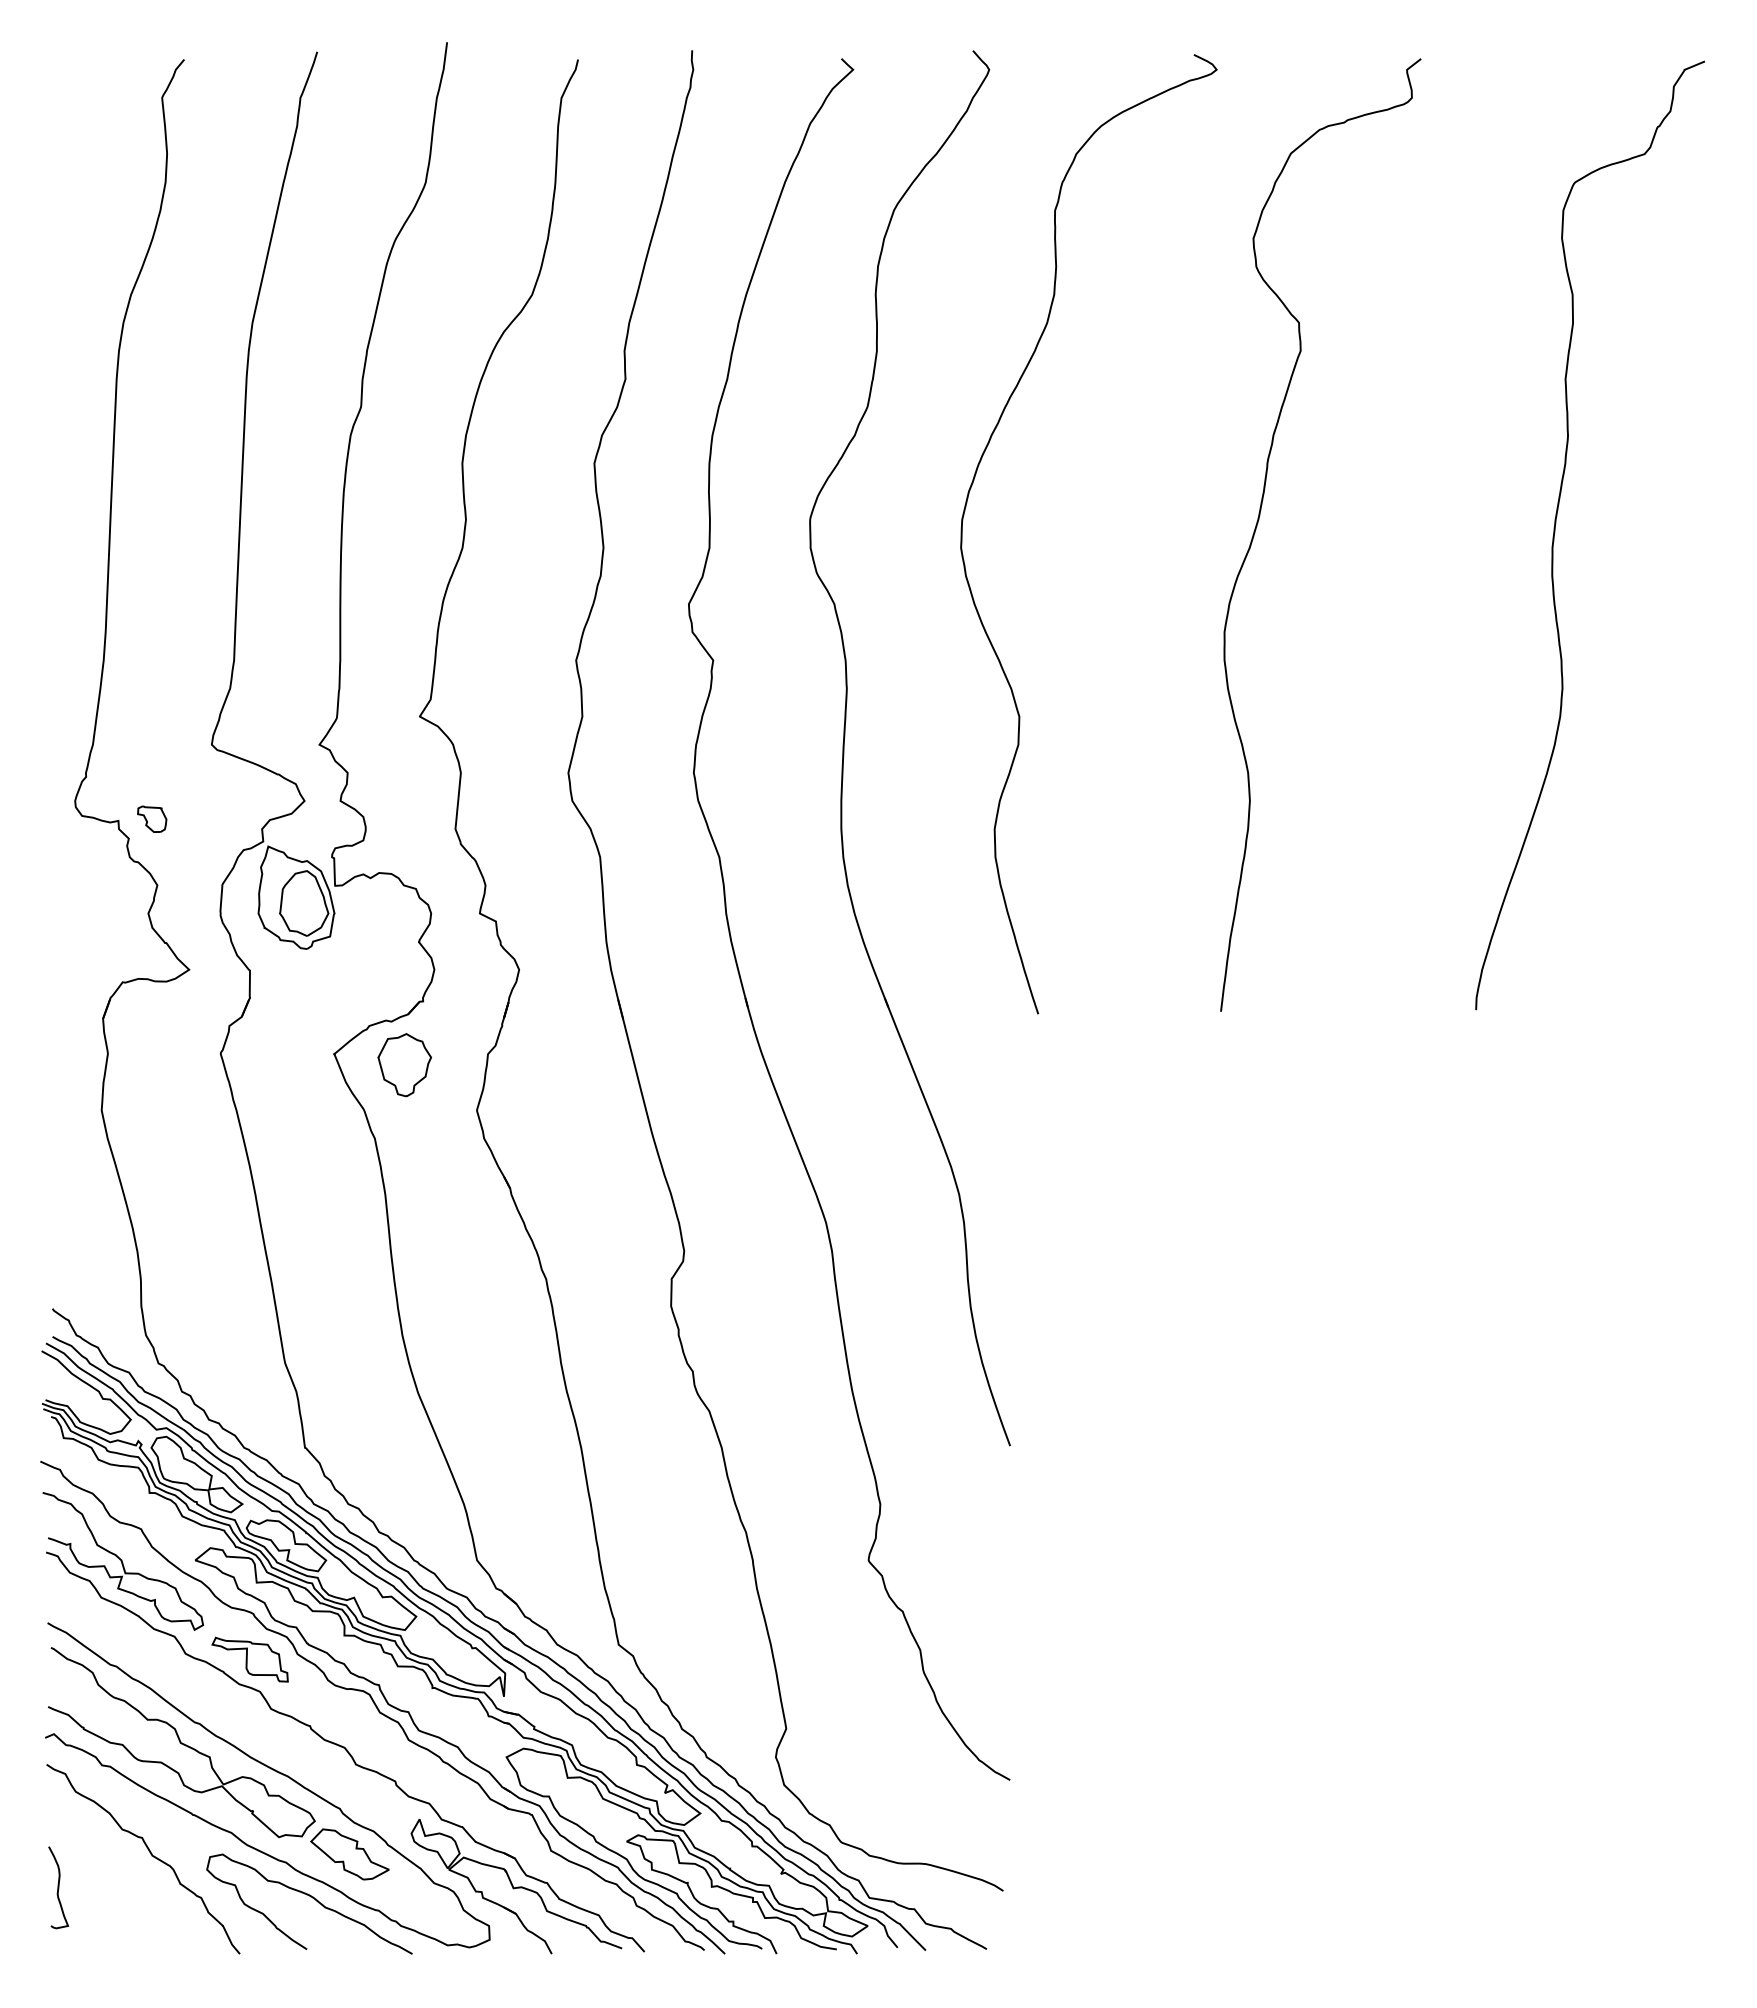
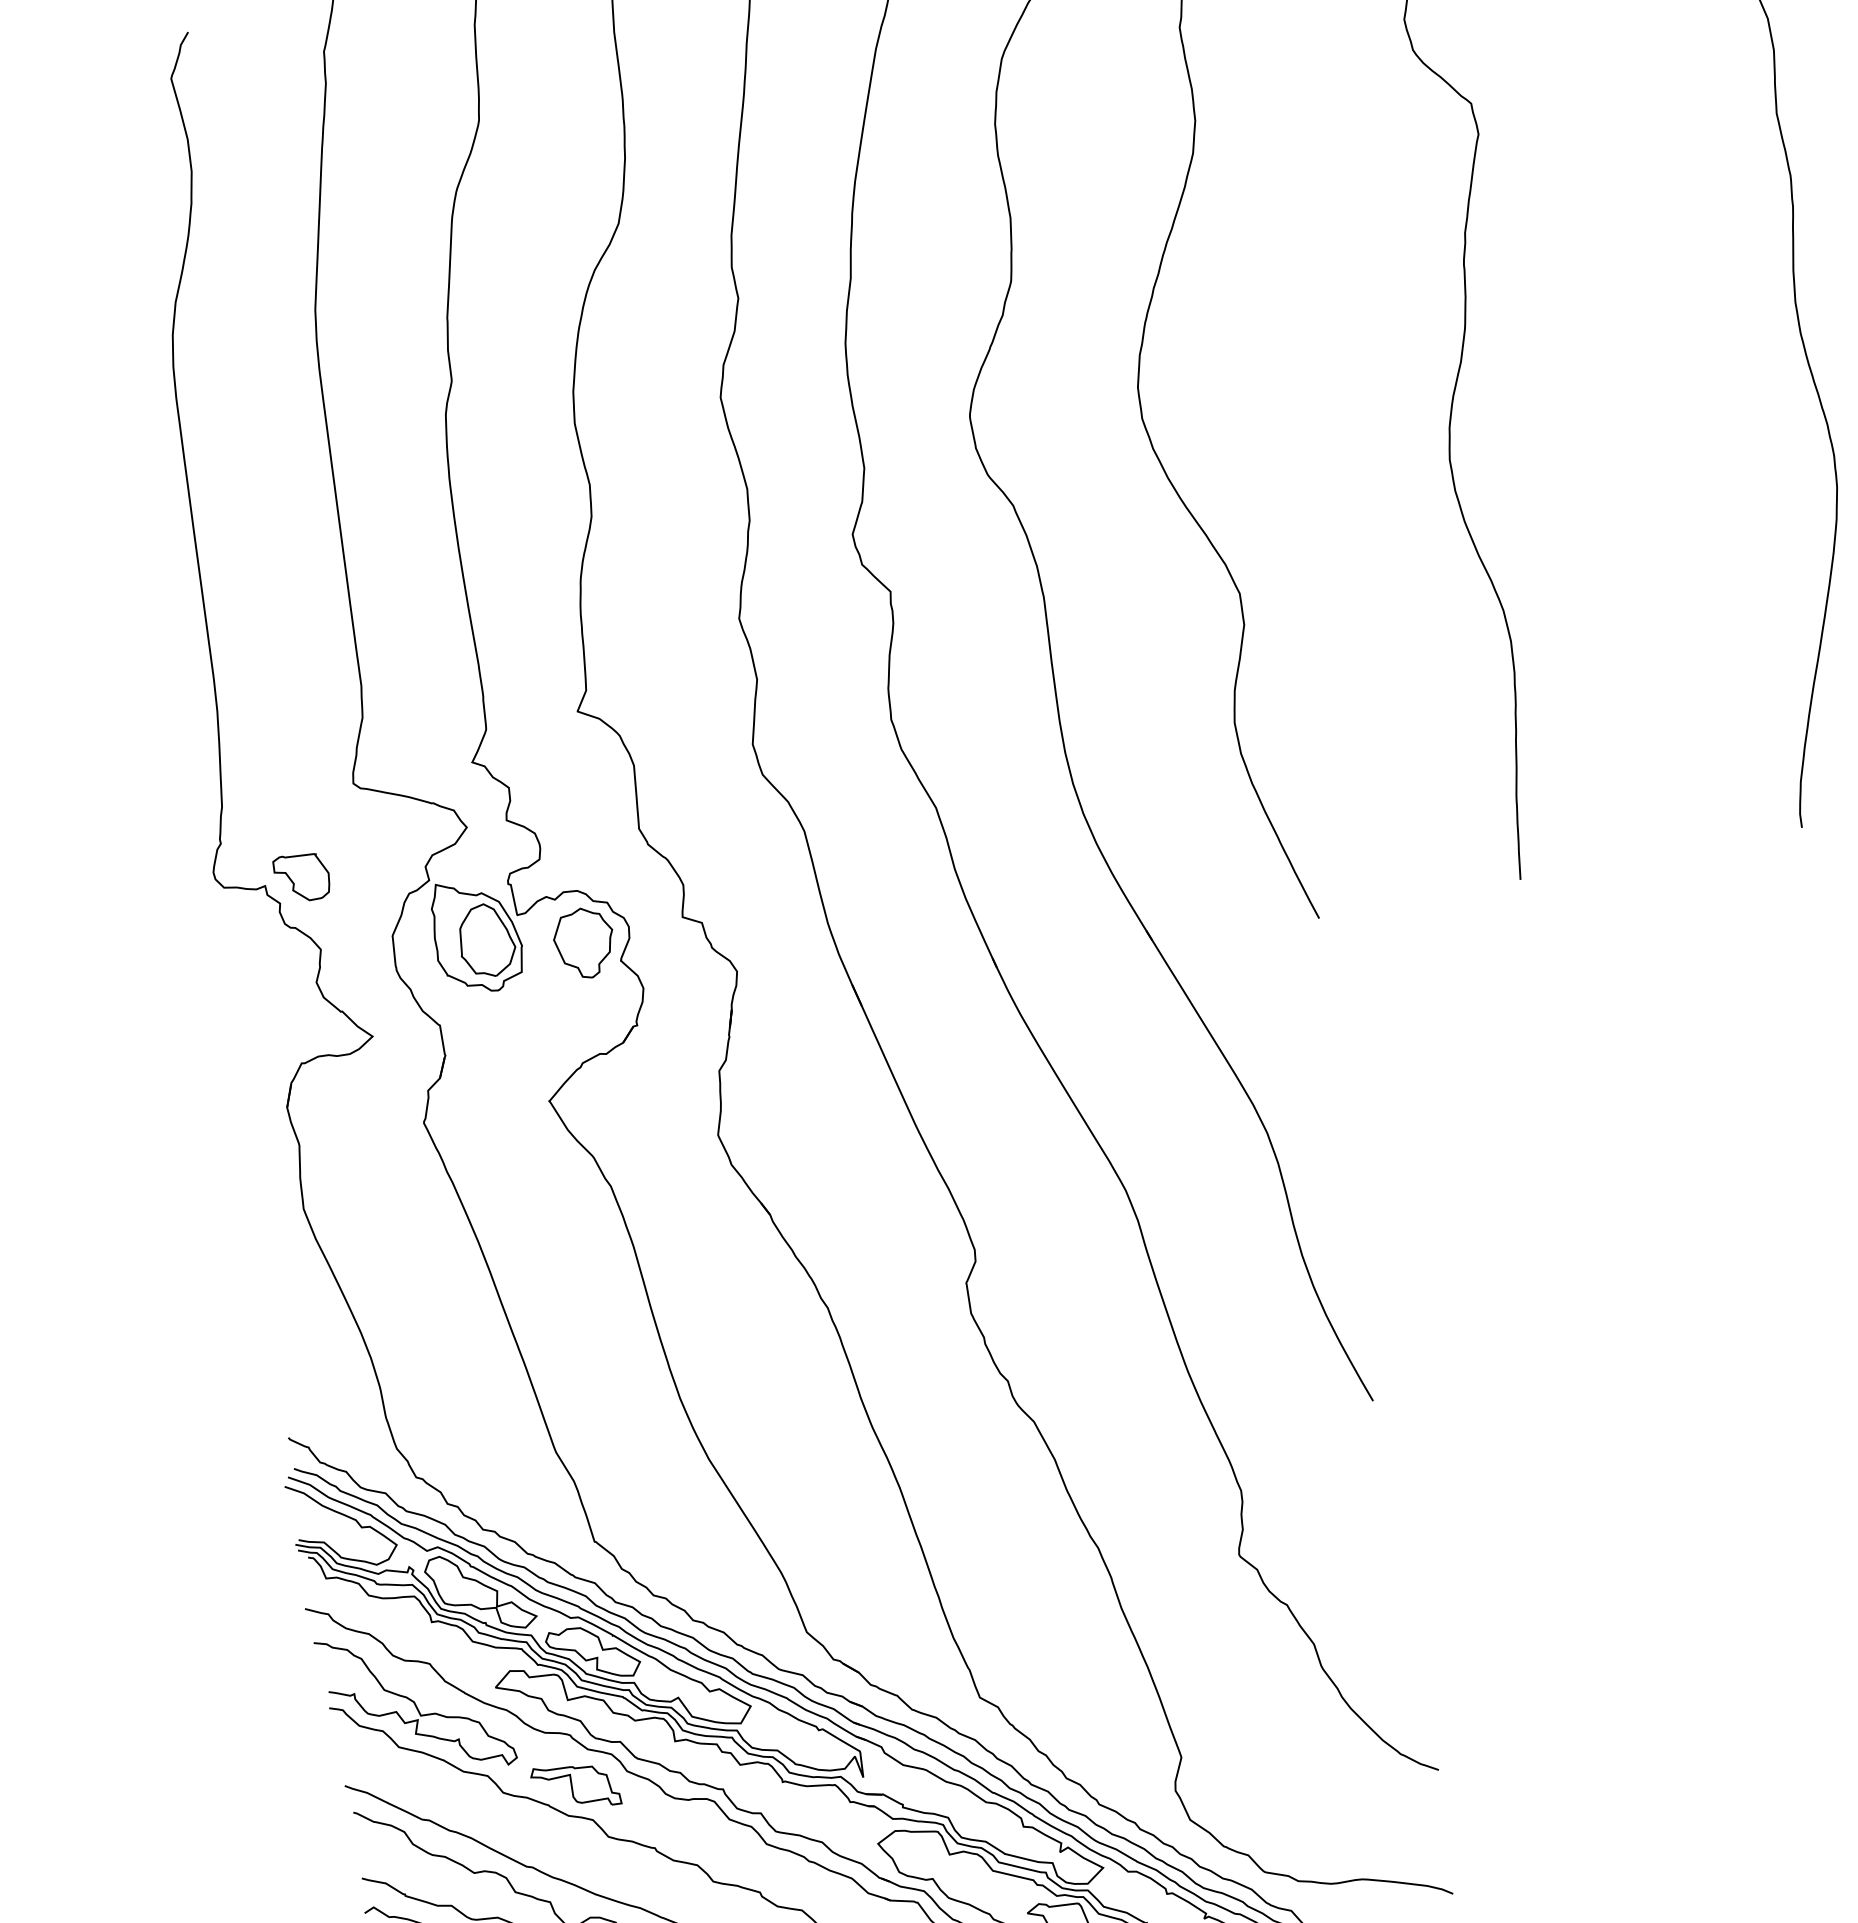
part: (151, 819) -> (301, 877), size x1.67
part: (404, 1065) -> (584, 943), moved

